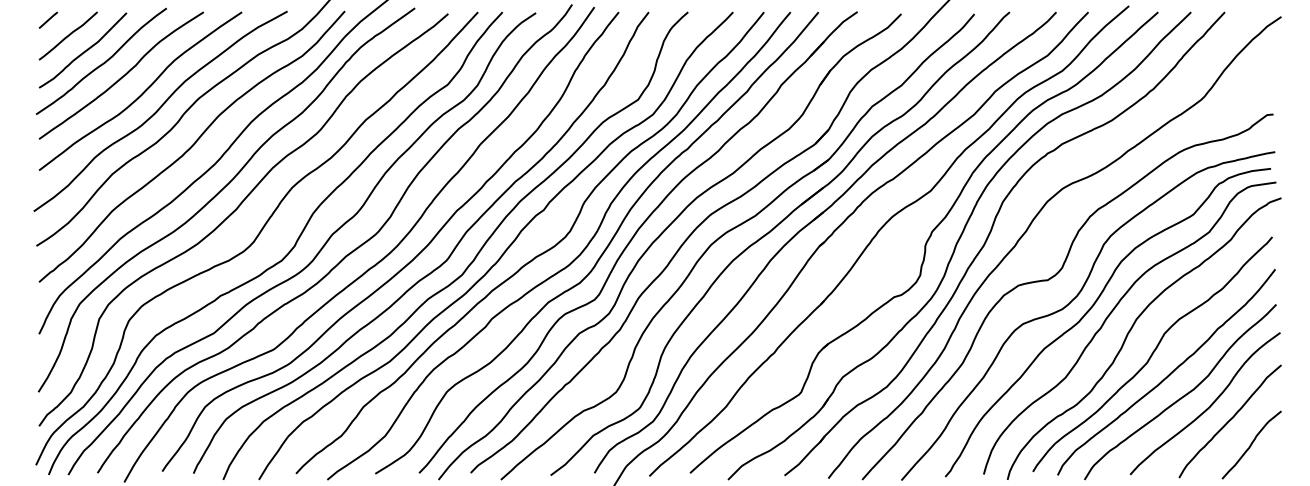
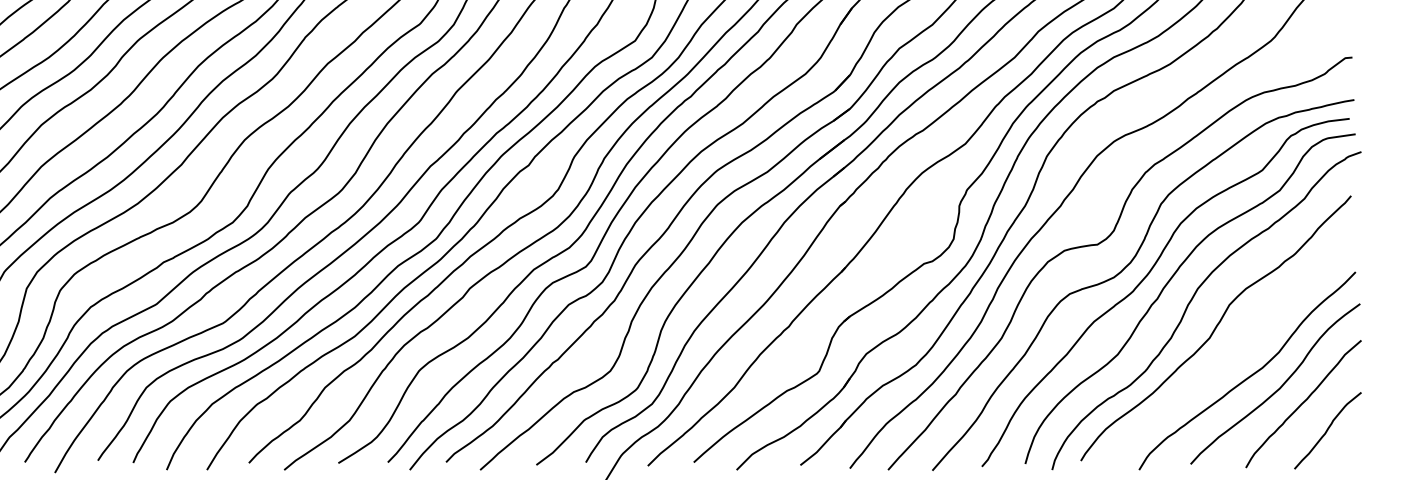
curve: (1168, 374) -> (1233, 351), removed

